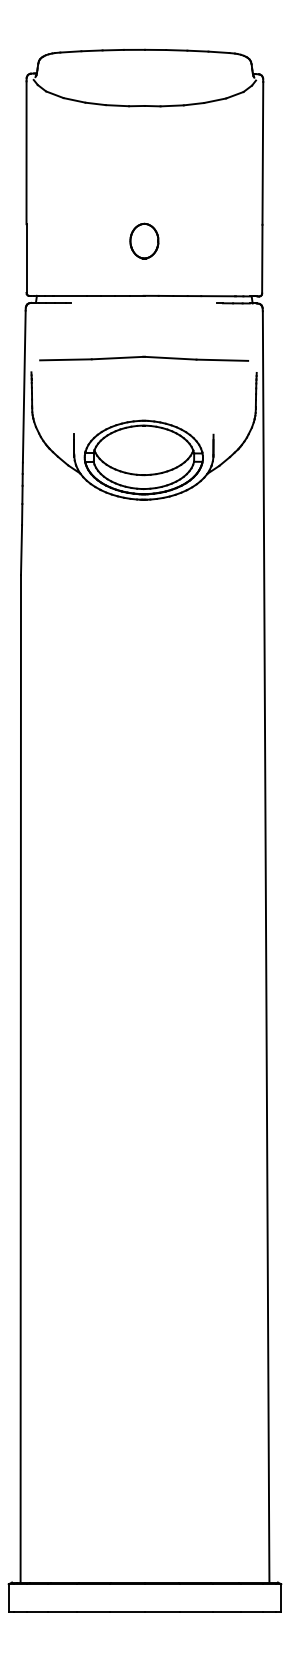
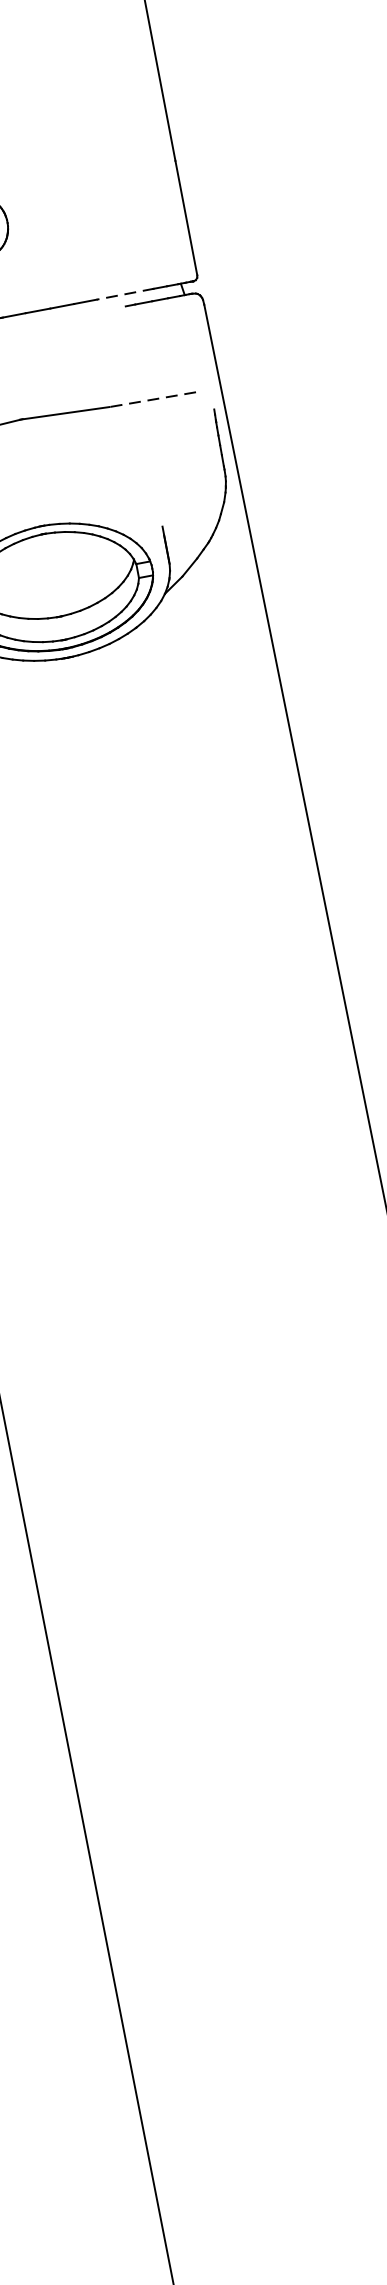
line: (218, 296) -> (125, 294), solid -> dashed
line: (222, 360) -> (153, 399), solid -> dashed

